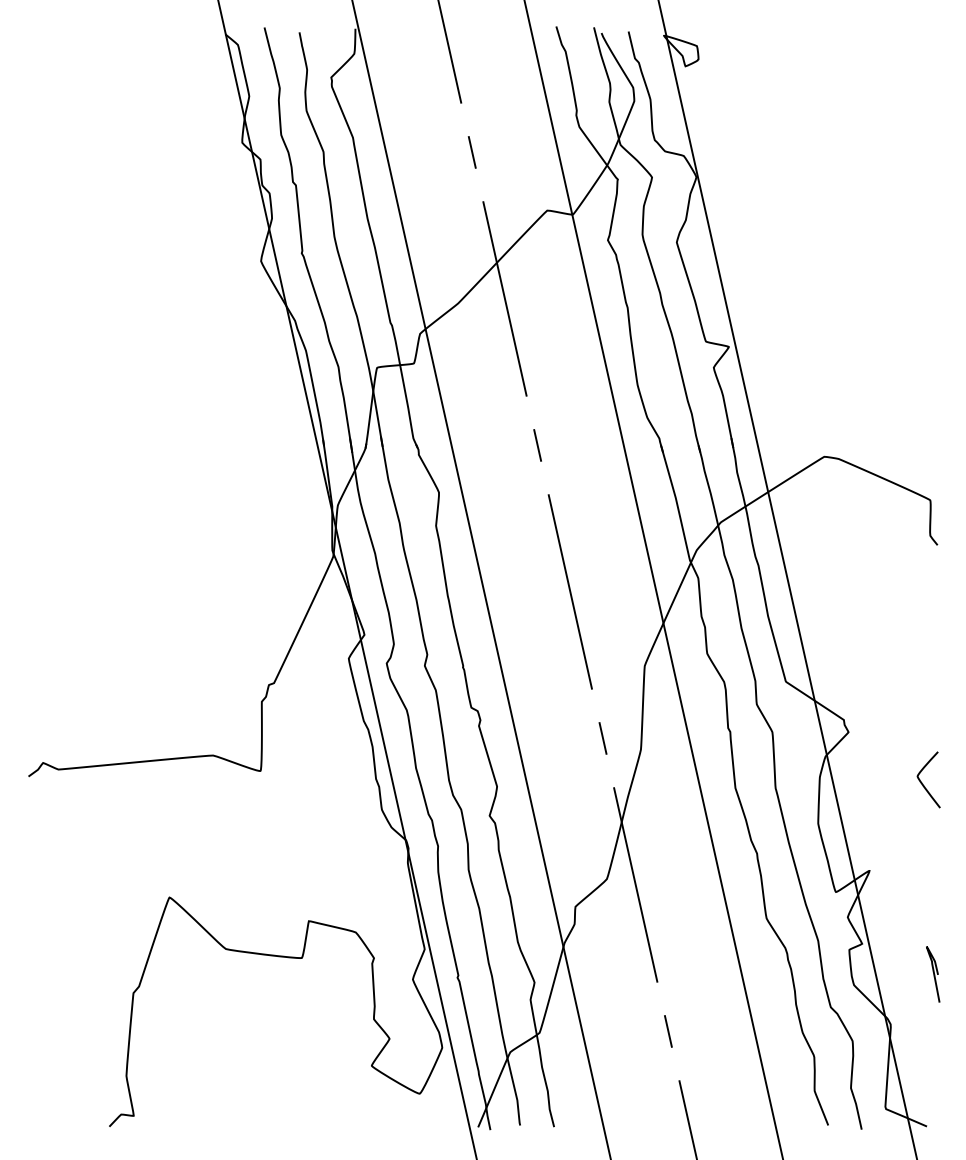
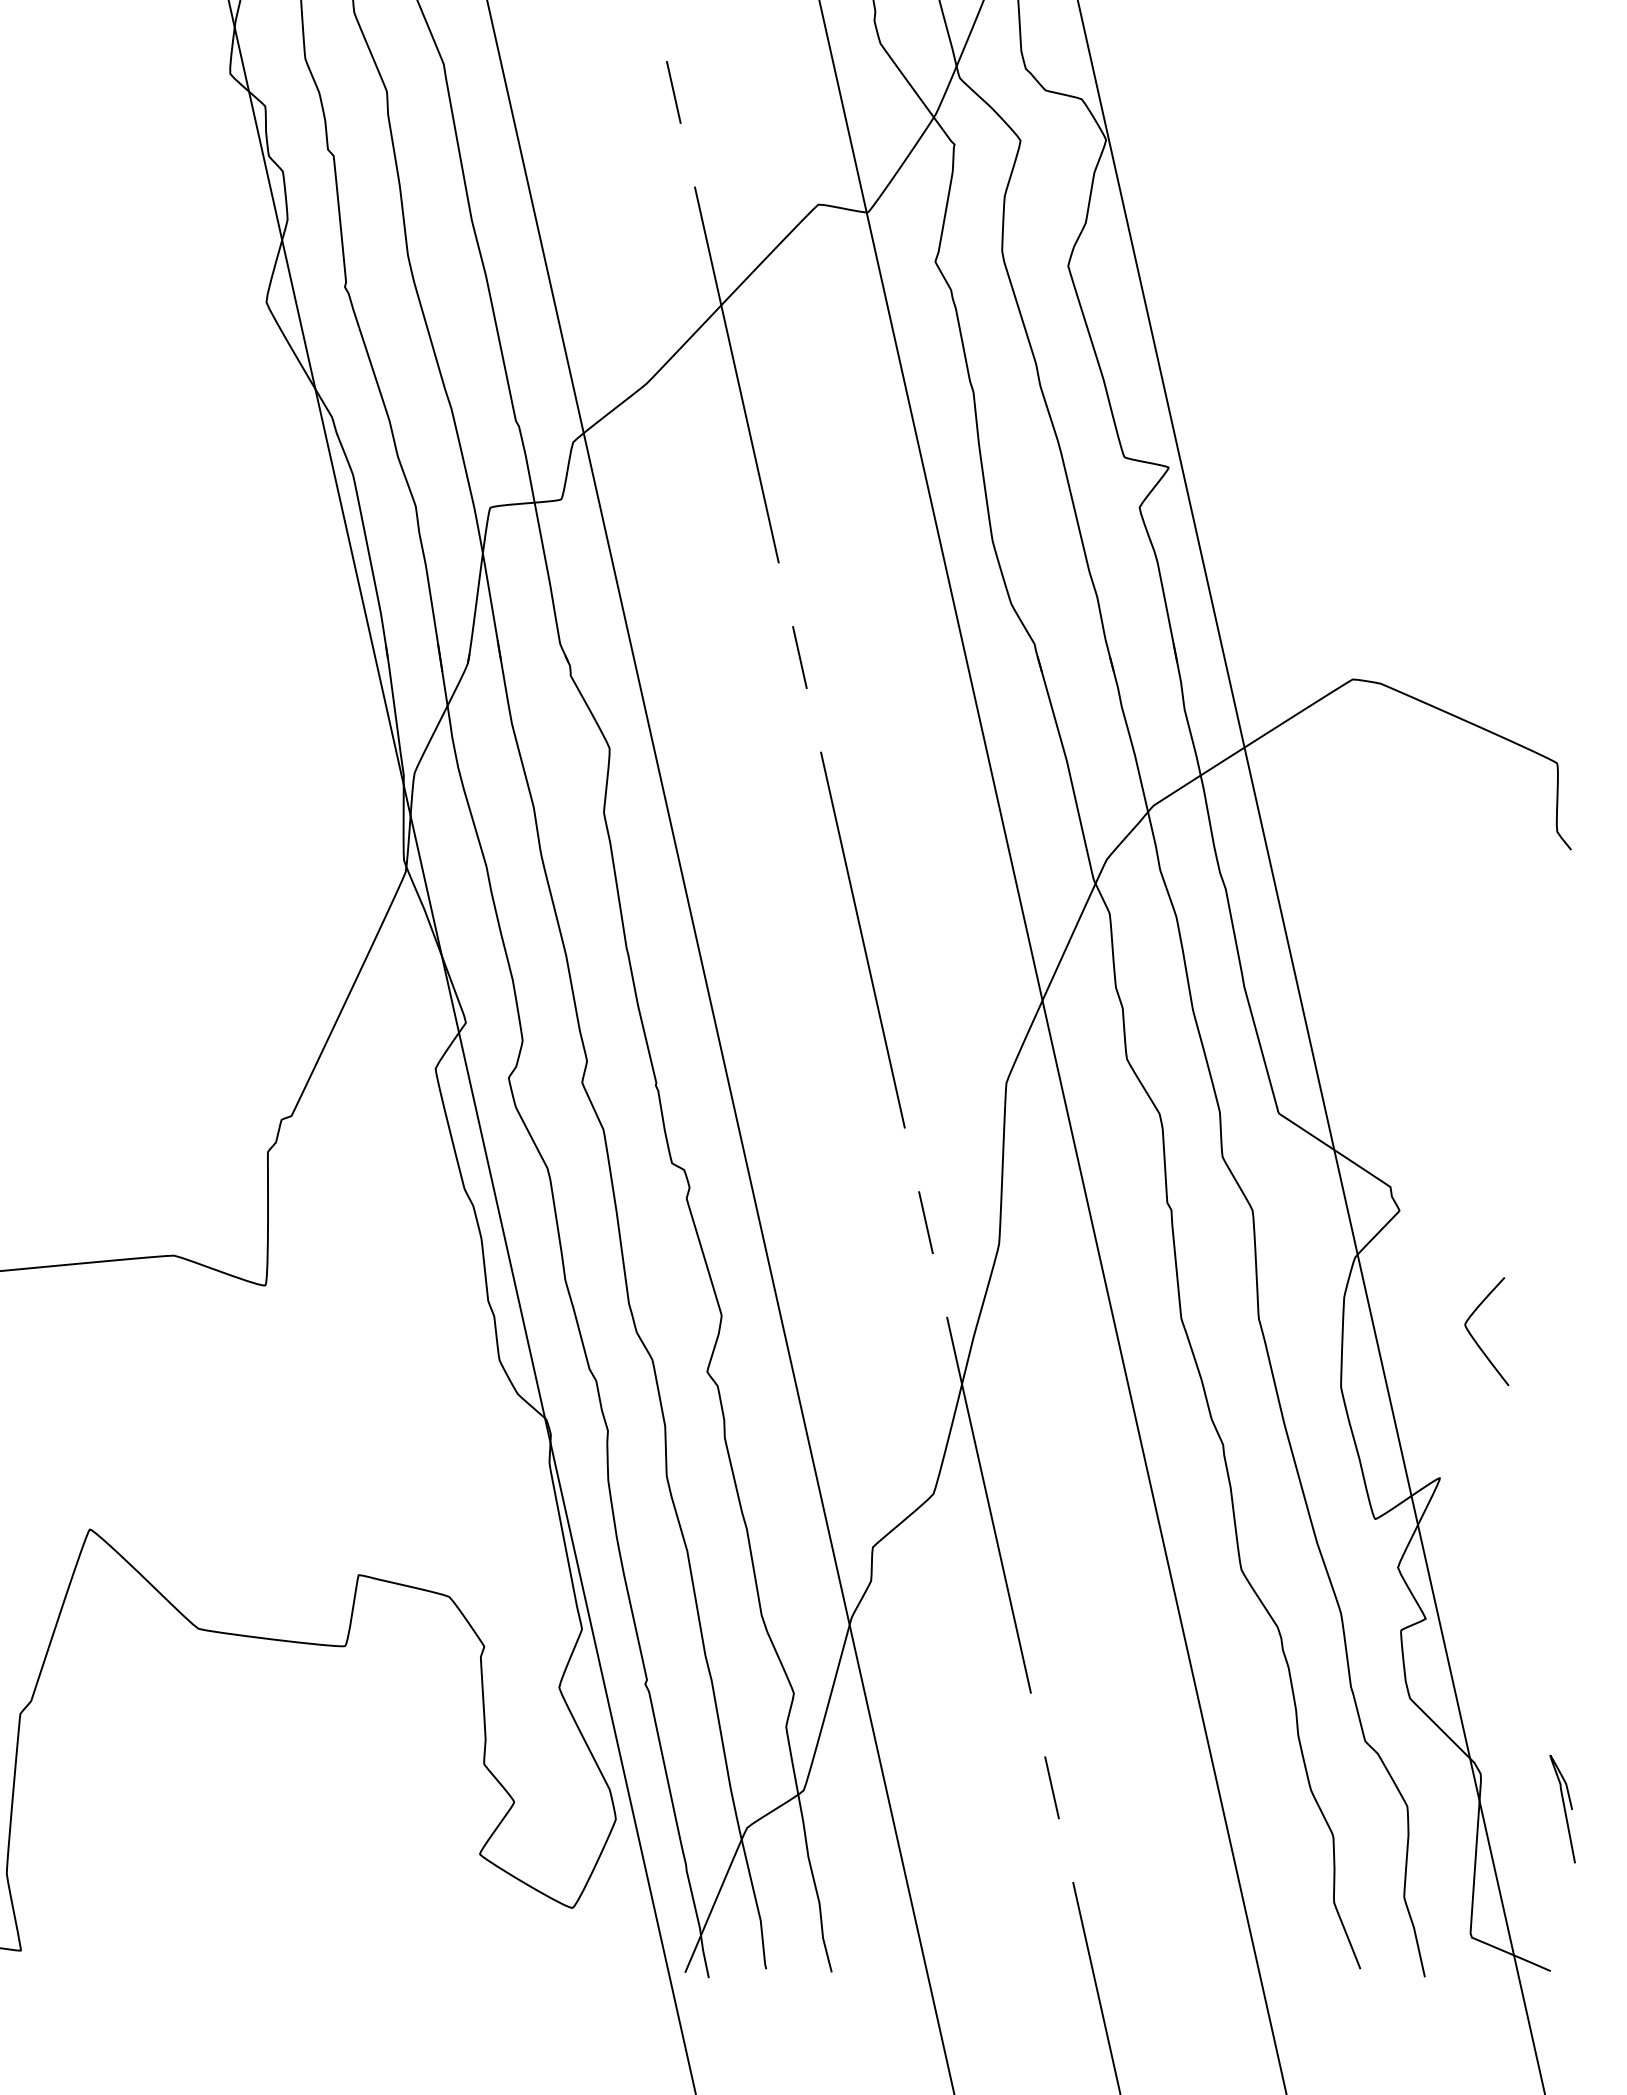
curve: (922, 782) -> (1474, 1336), moved
curve: (933, 974) -> (1563, 1809), moved

